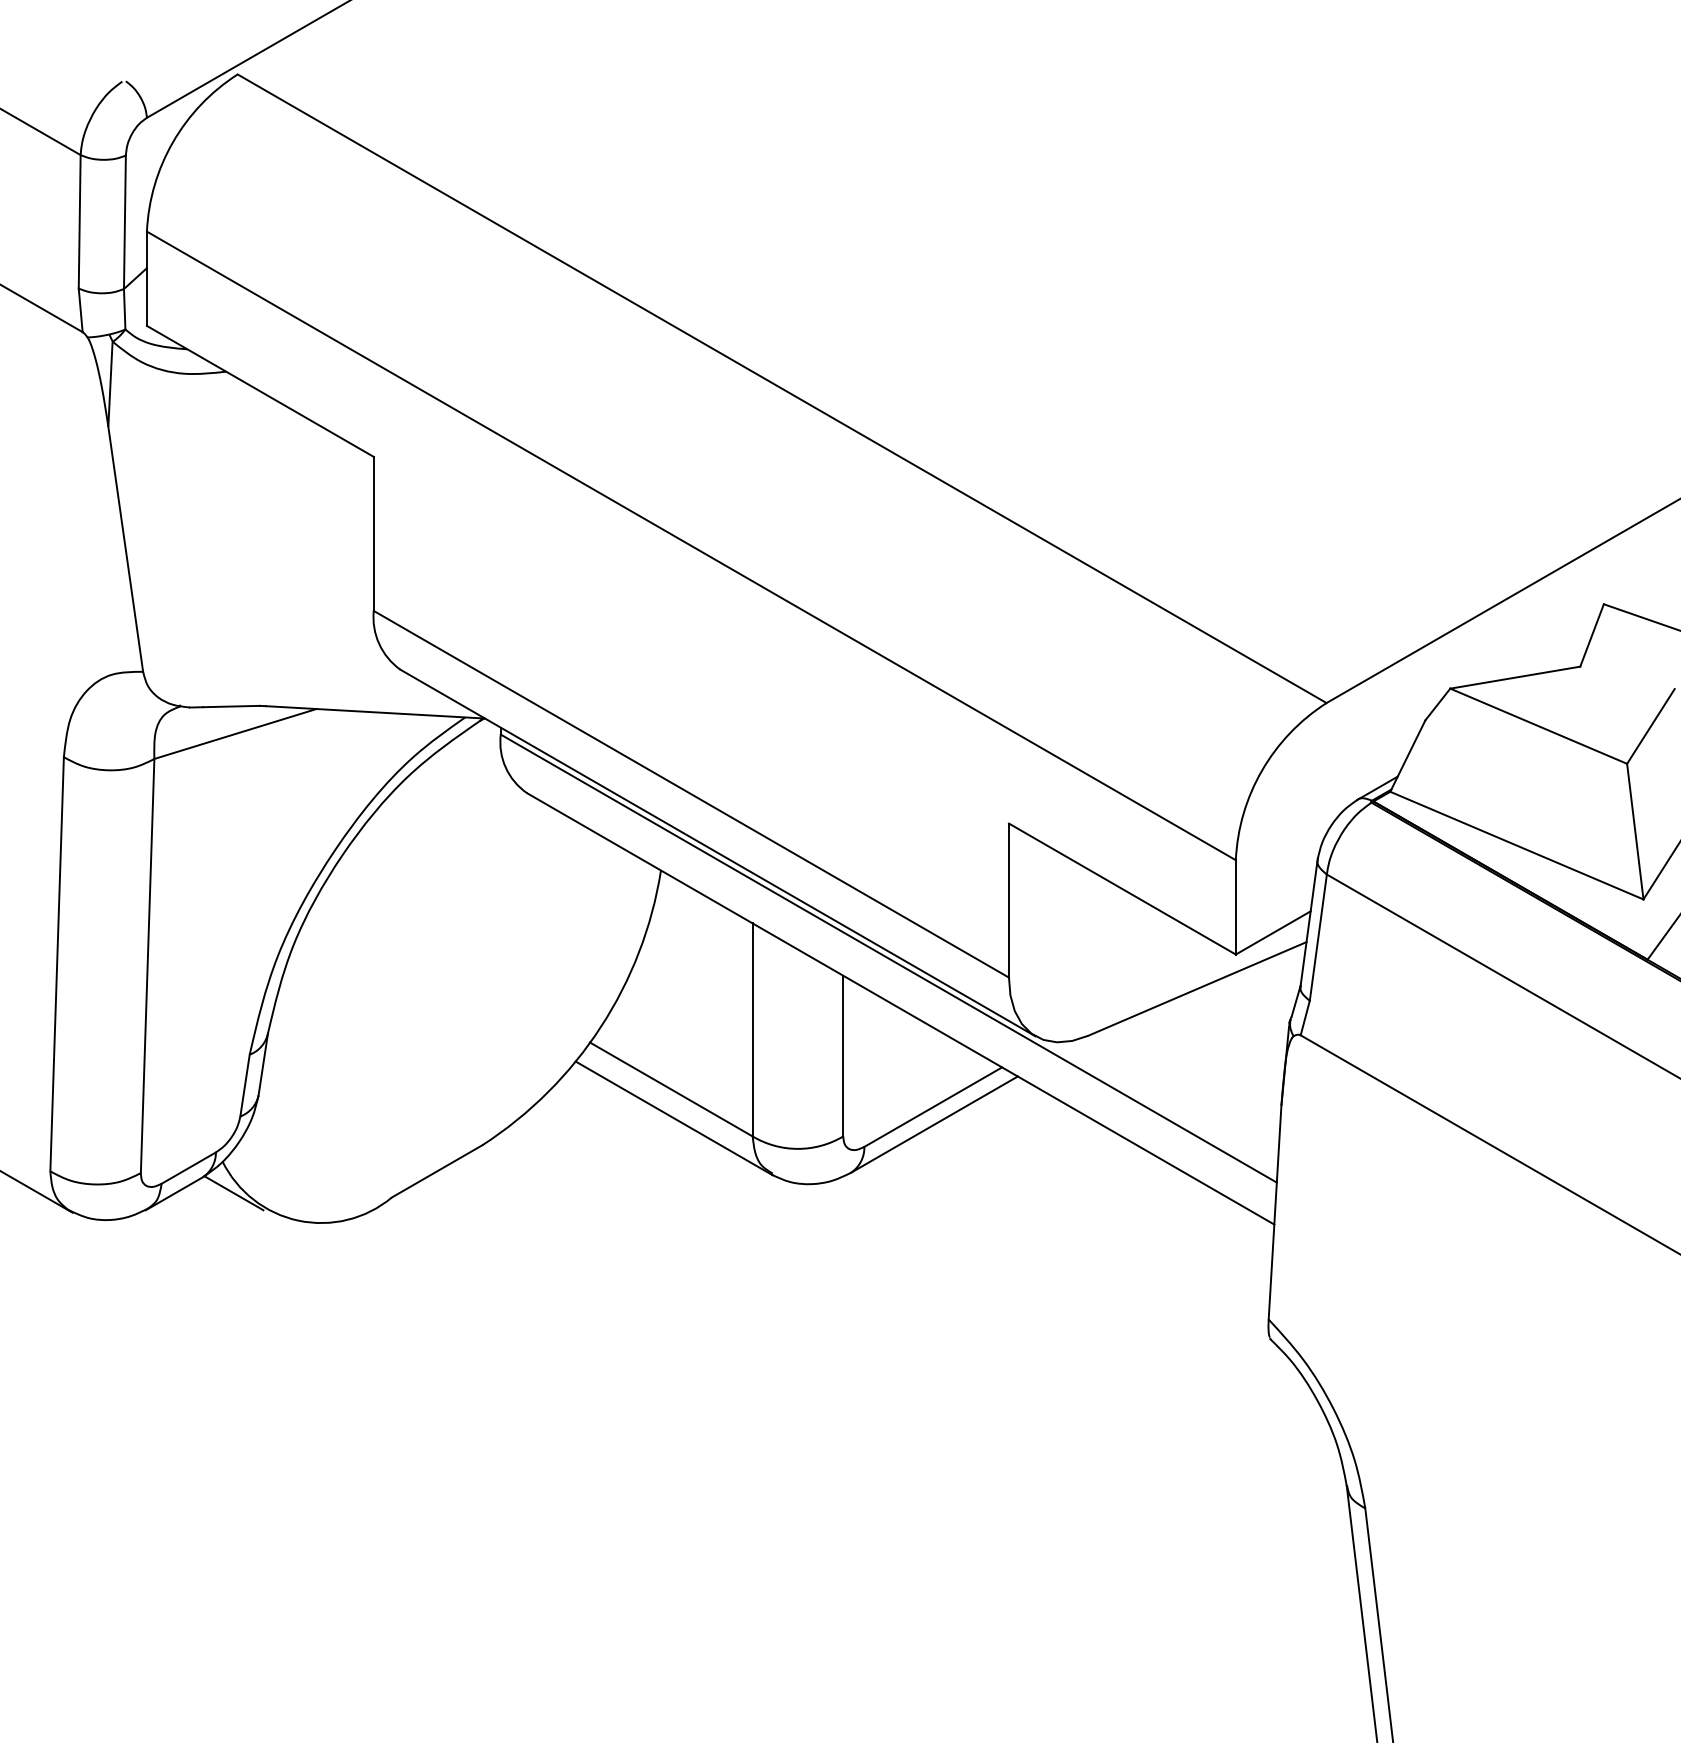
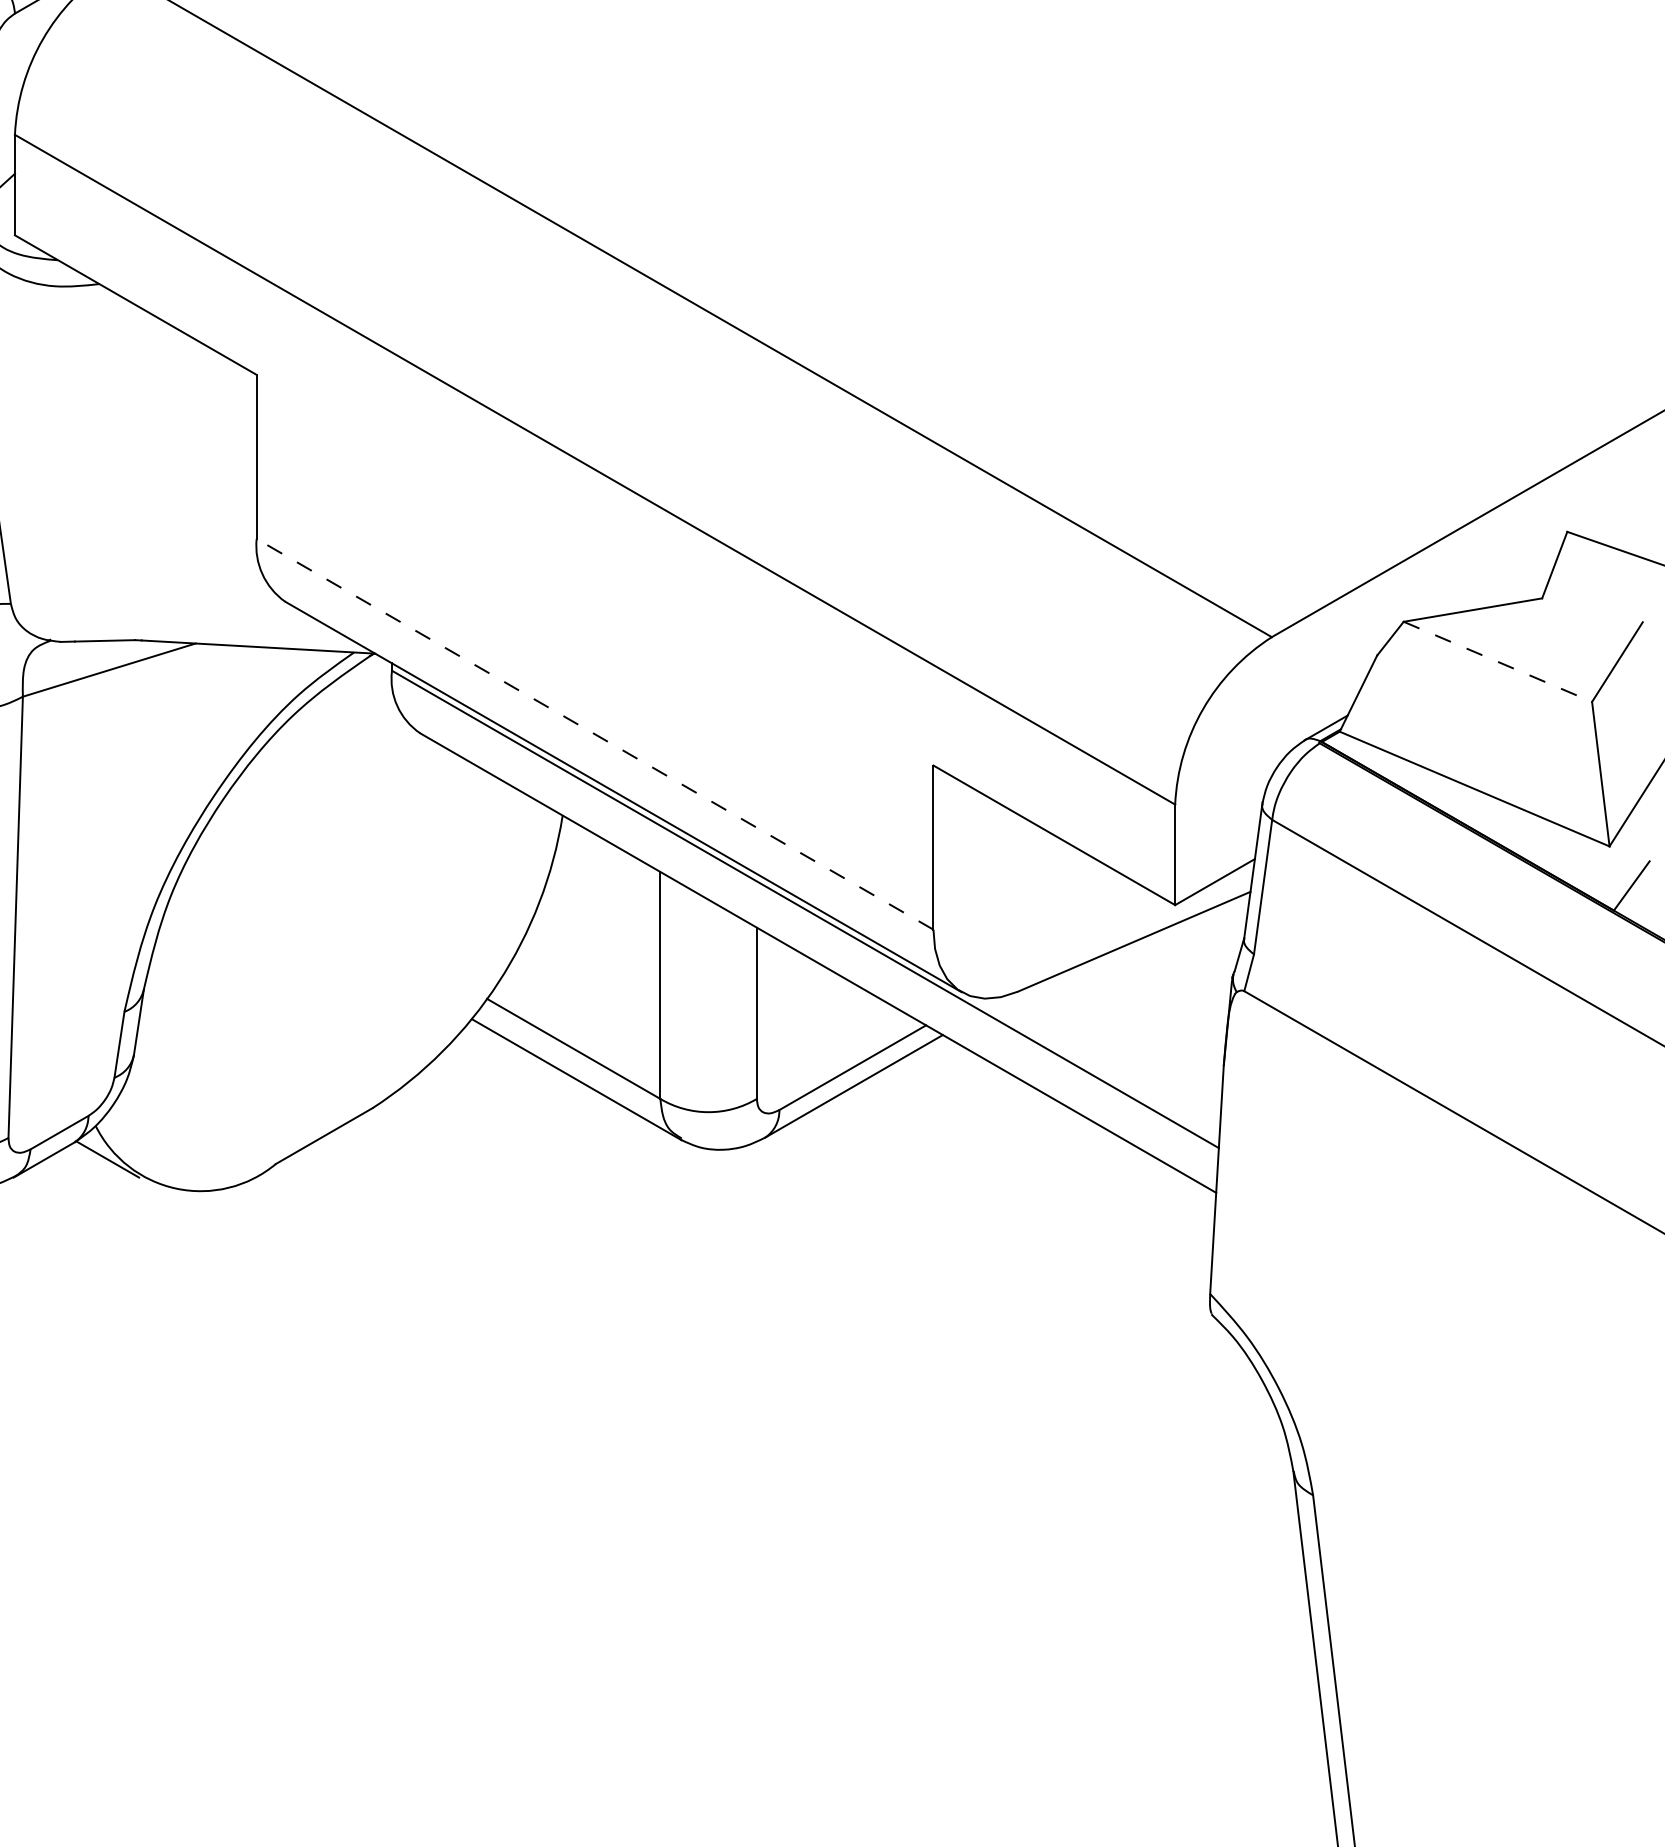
line: (1539, 726) -> (1498, 662), solid -> dashed
line: (691, 794) -> (595, 734), solid -> dashed

